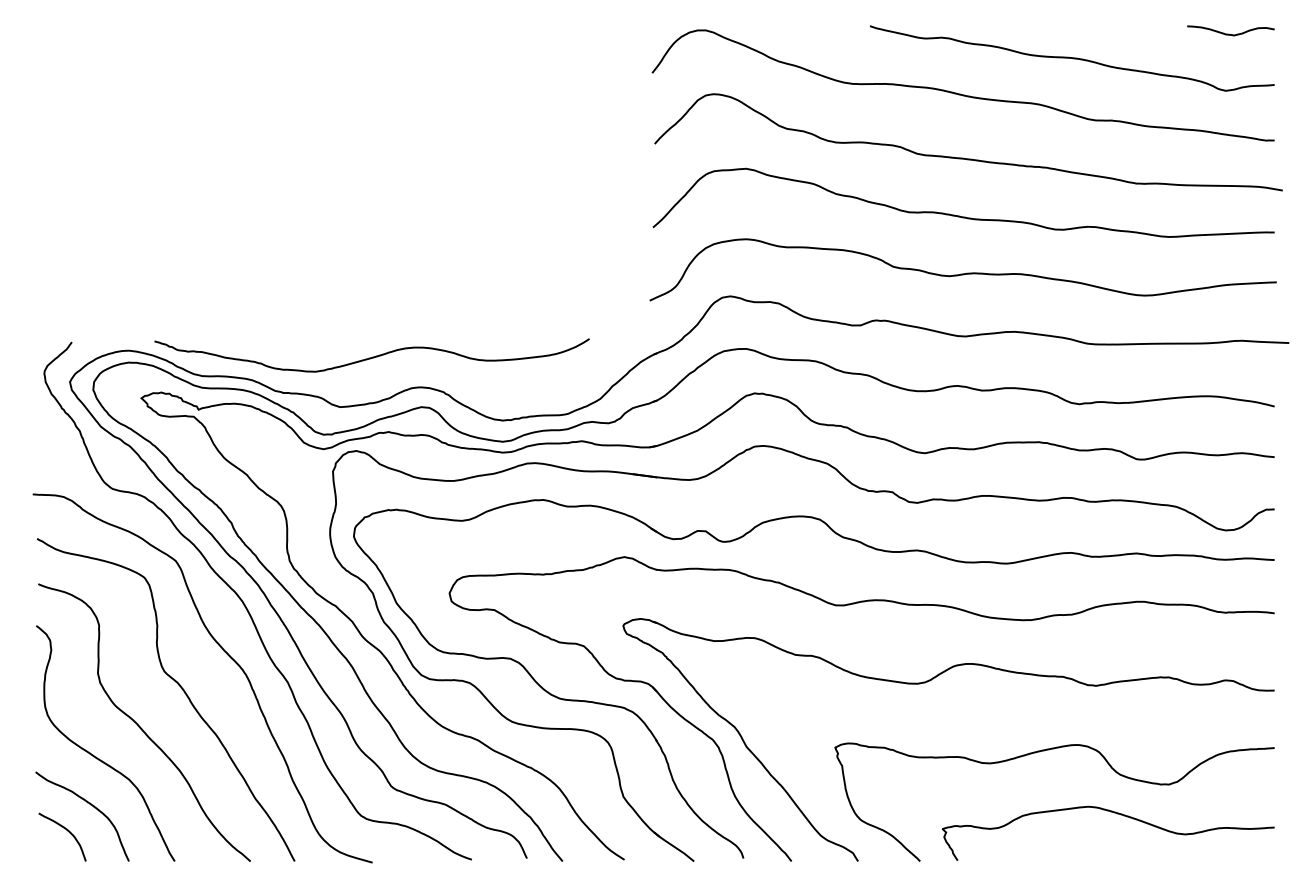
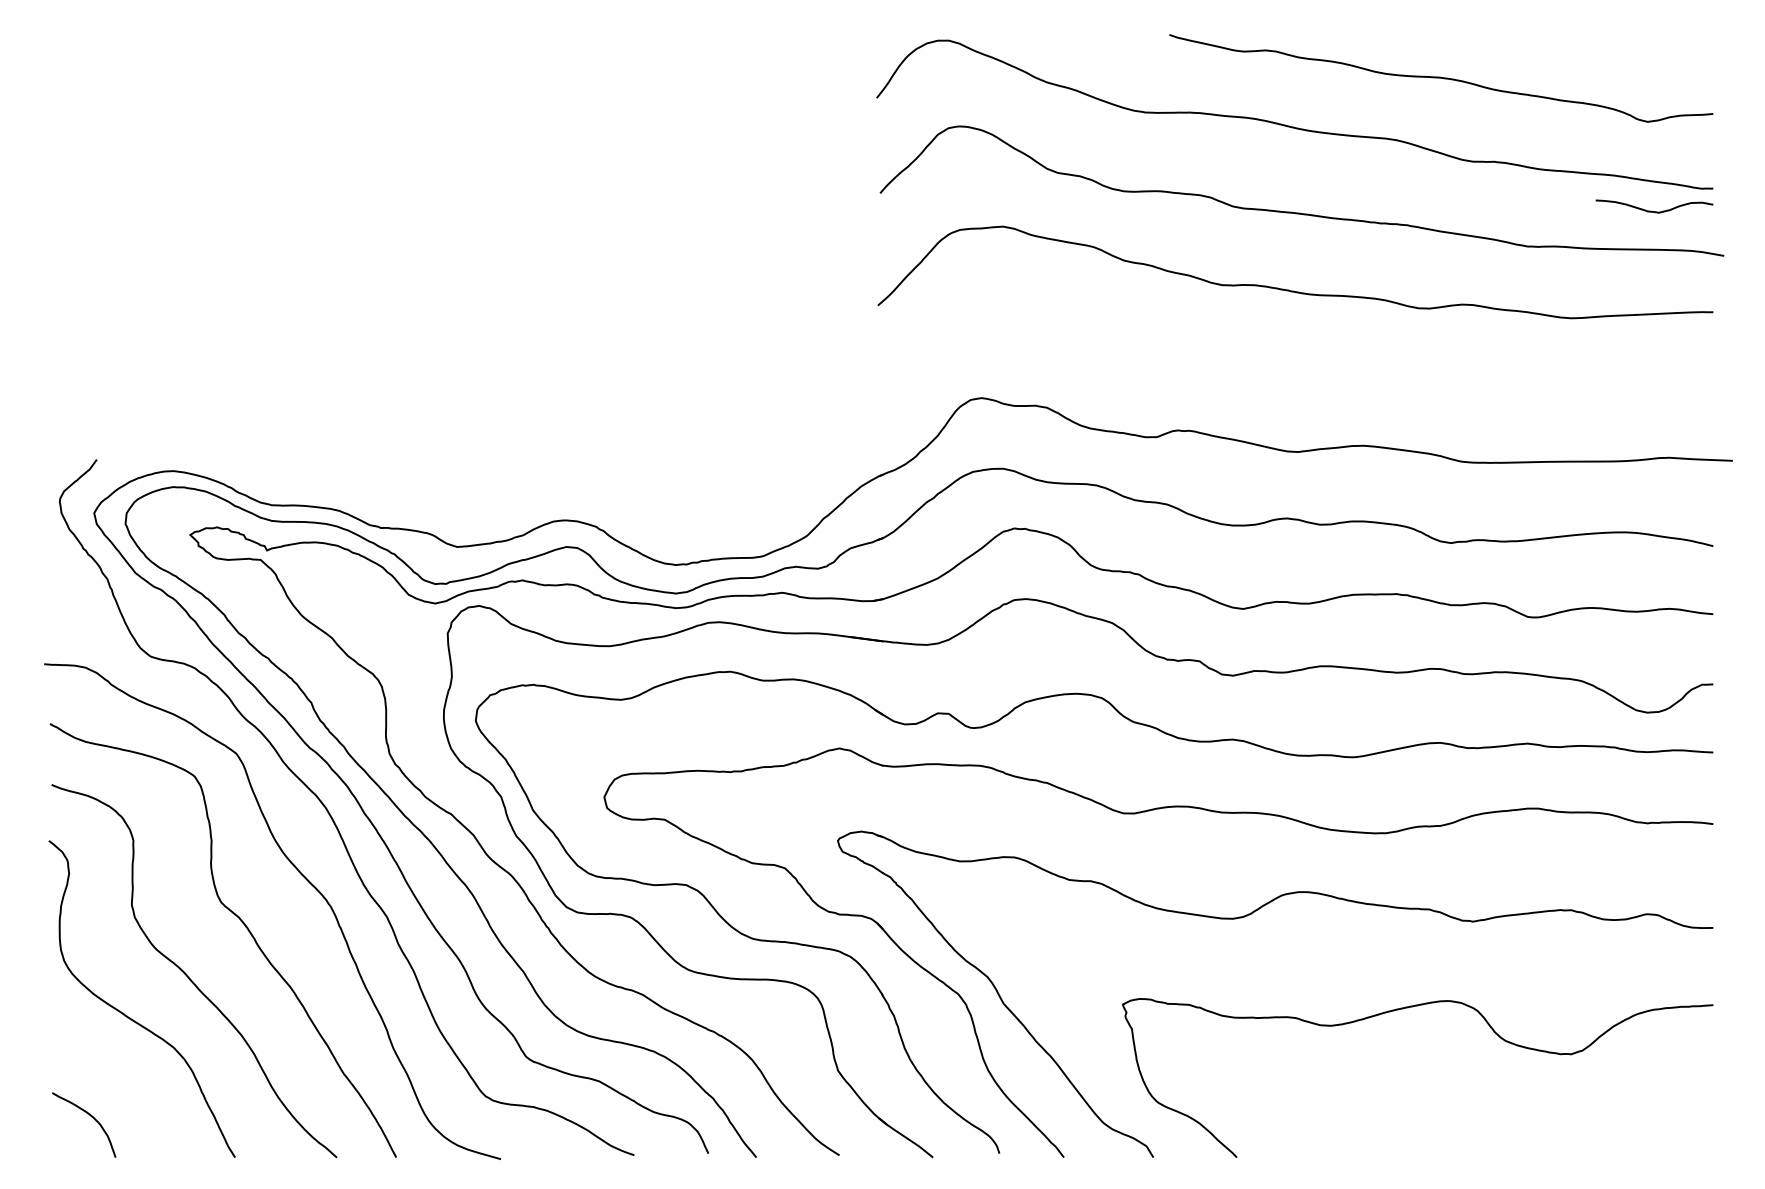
curve: (1229, 33) -> (1652, 210), moved
curve: (962, 273) -> (1293, 367), removed
curve: (372, 356) -> (500, 478), removed
curve: (90, 805) -> (121, 1082), removed
curve: (1114, 813) -> (1498, 1093), removed

